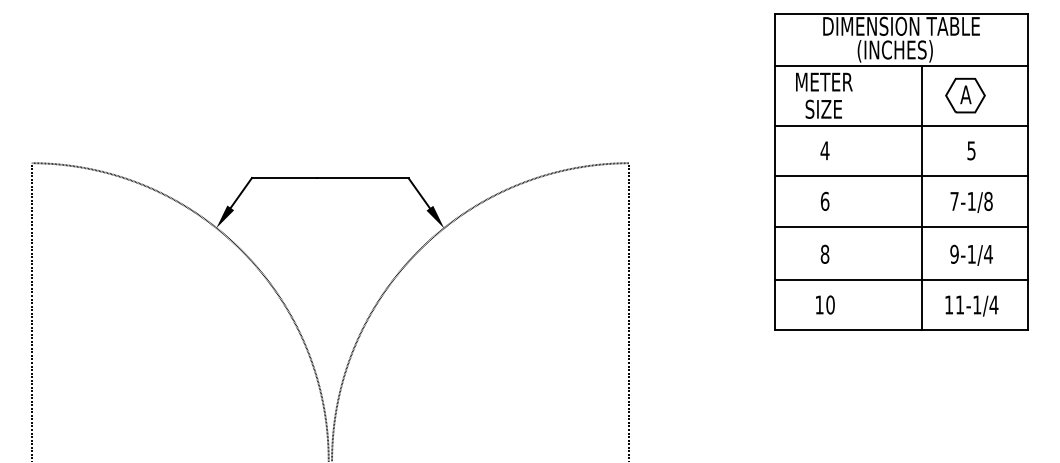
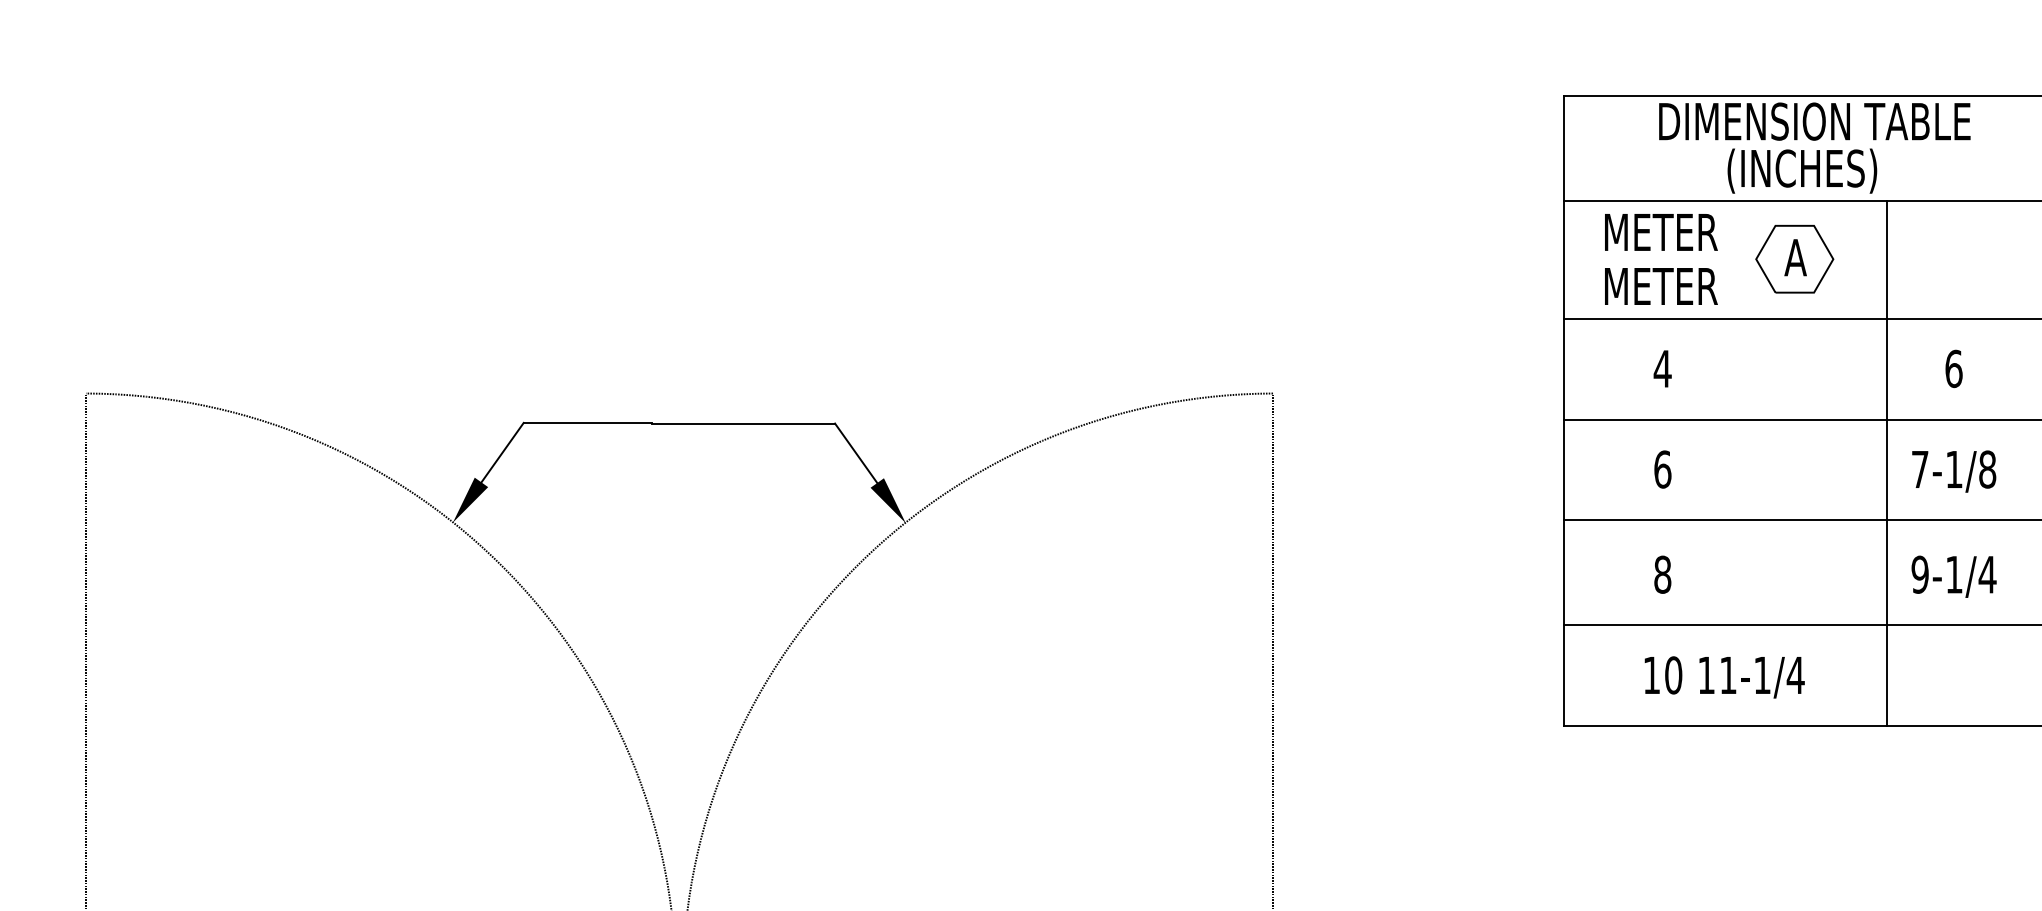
part: (965, 95) -> (1794, 258), moved
text: (824, 108) -> (1661, 284), SIZE -> METER
text: (971, 150) -> (1953, 368), 5 -> 6
line: (921, 198) -> (1886, 463), moved
text: (971, 305) -> (1751, 676), moved

